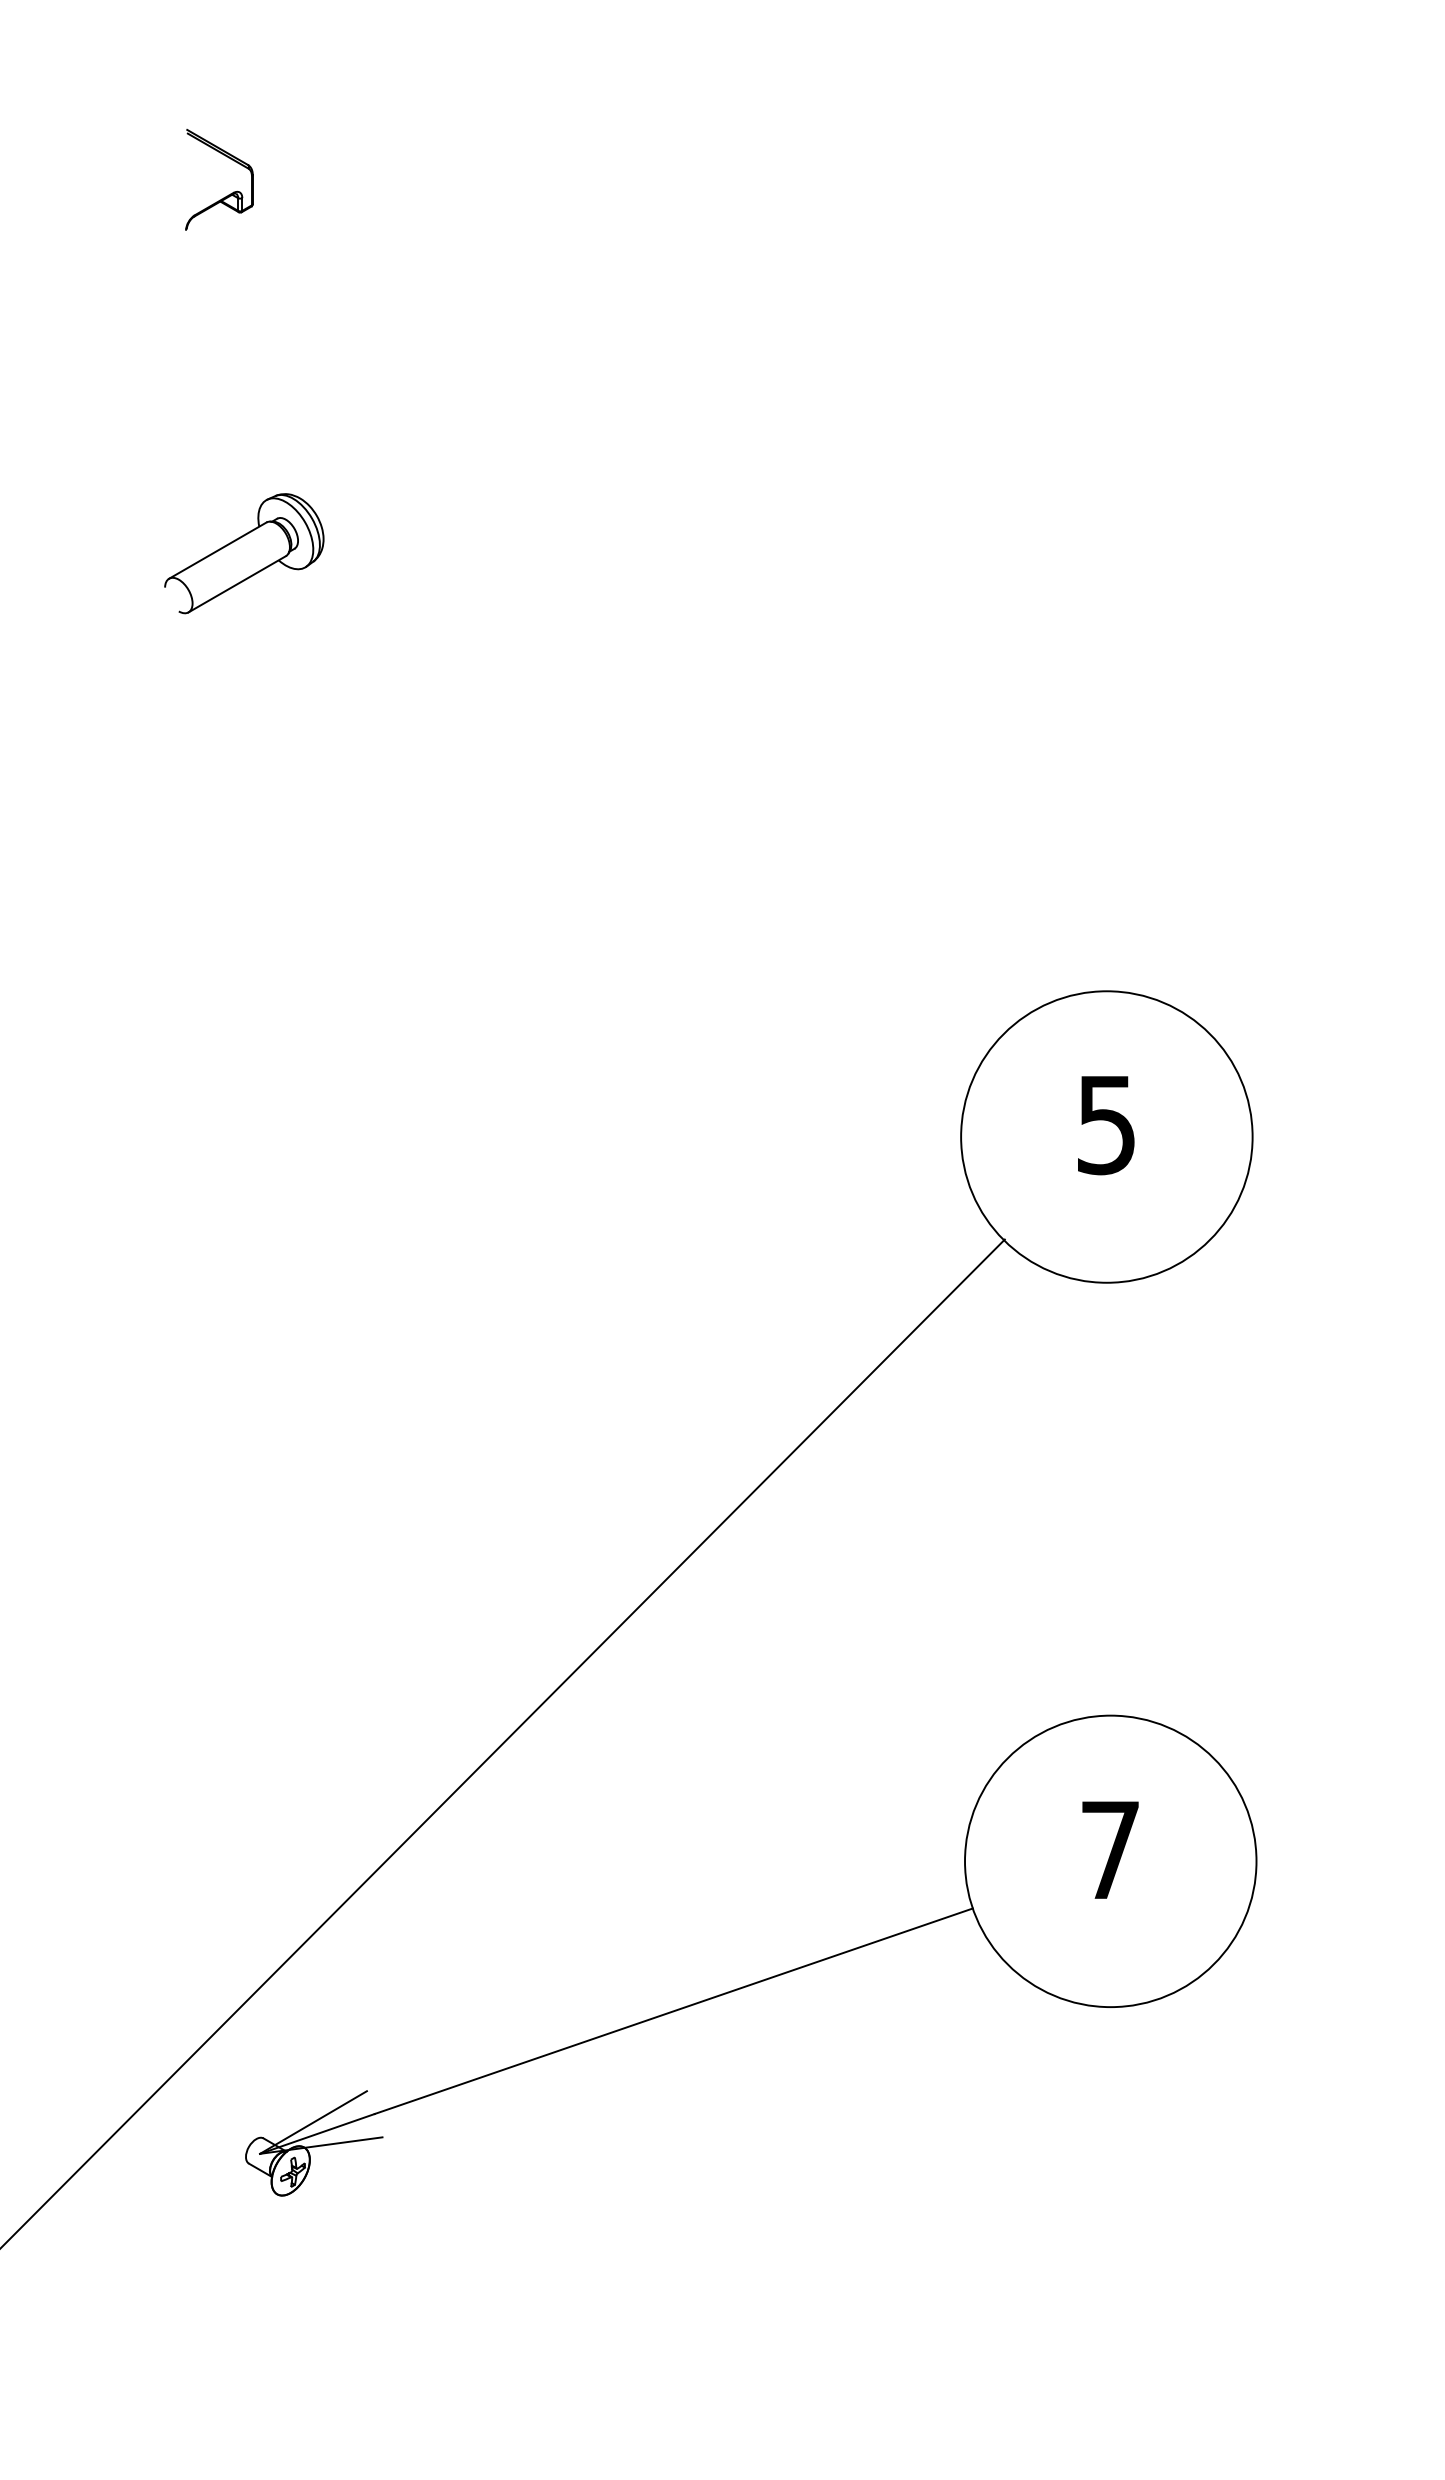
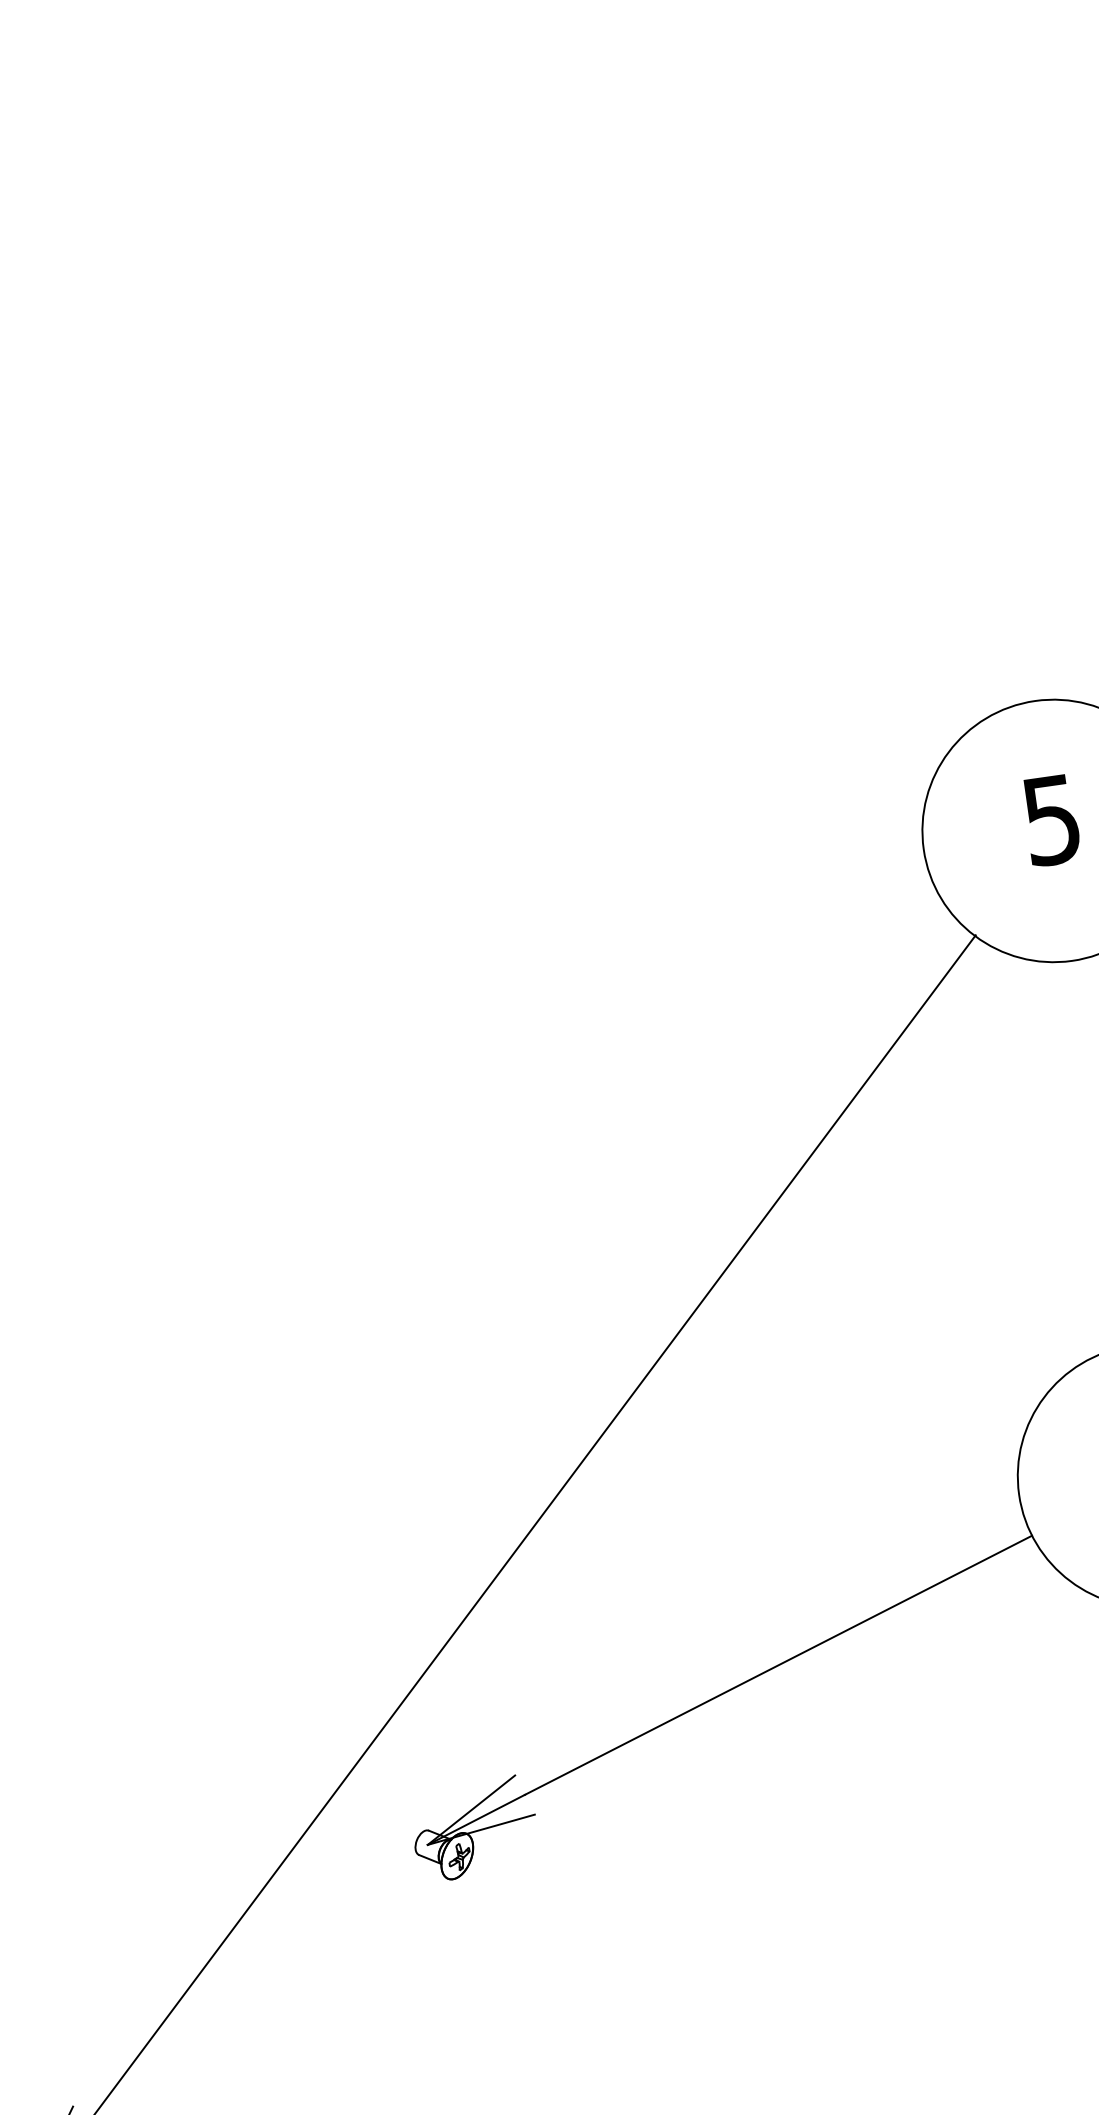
part: (226, 195) -> (149, 103), removed
part: (244, 553) -> (210, 420), removed

